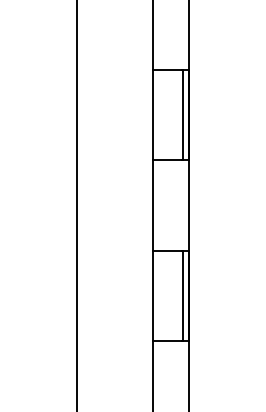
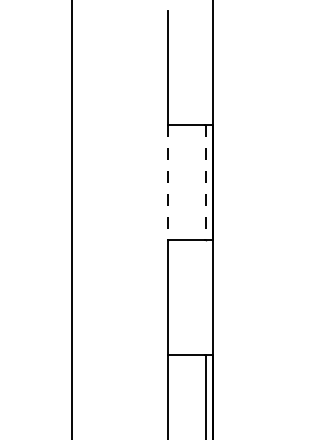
line: (153, 115) -> (168, 183), solid -> dashed
line: (182, 115) -> (205, 183), solid -> dashed

